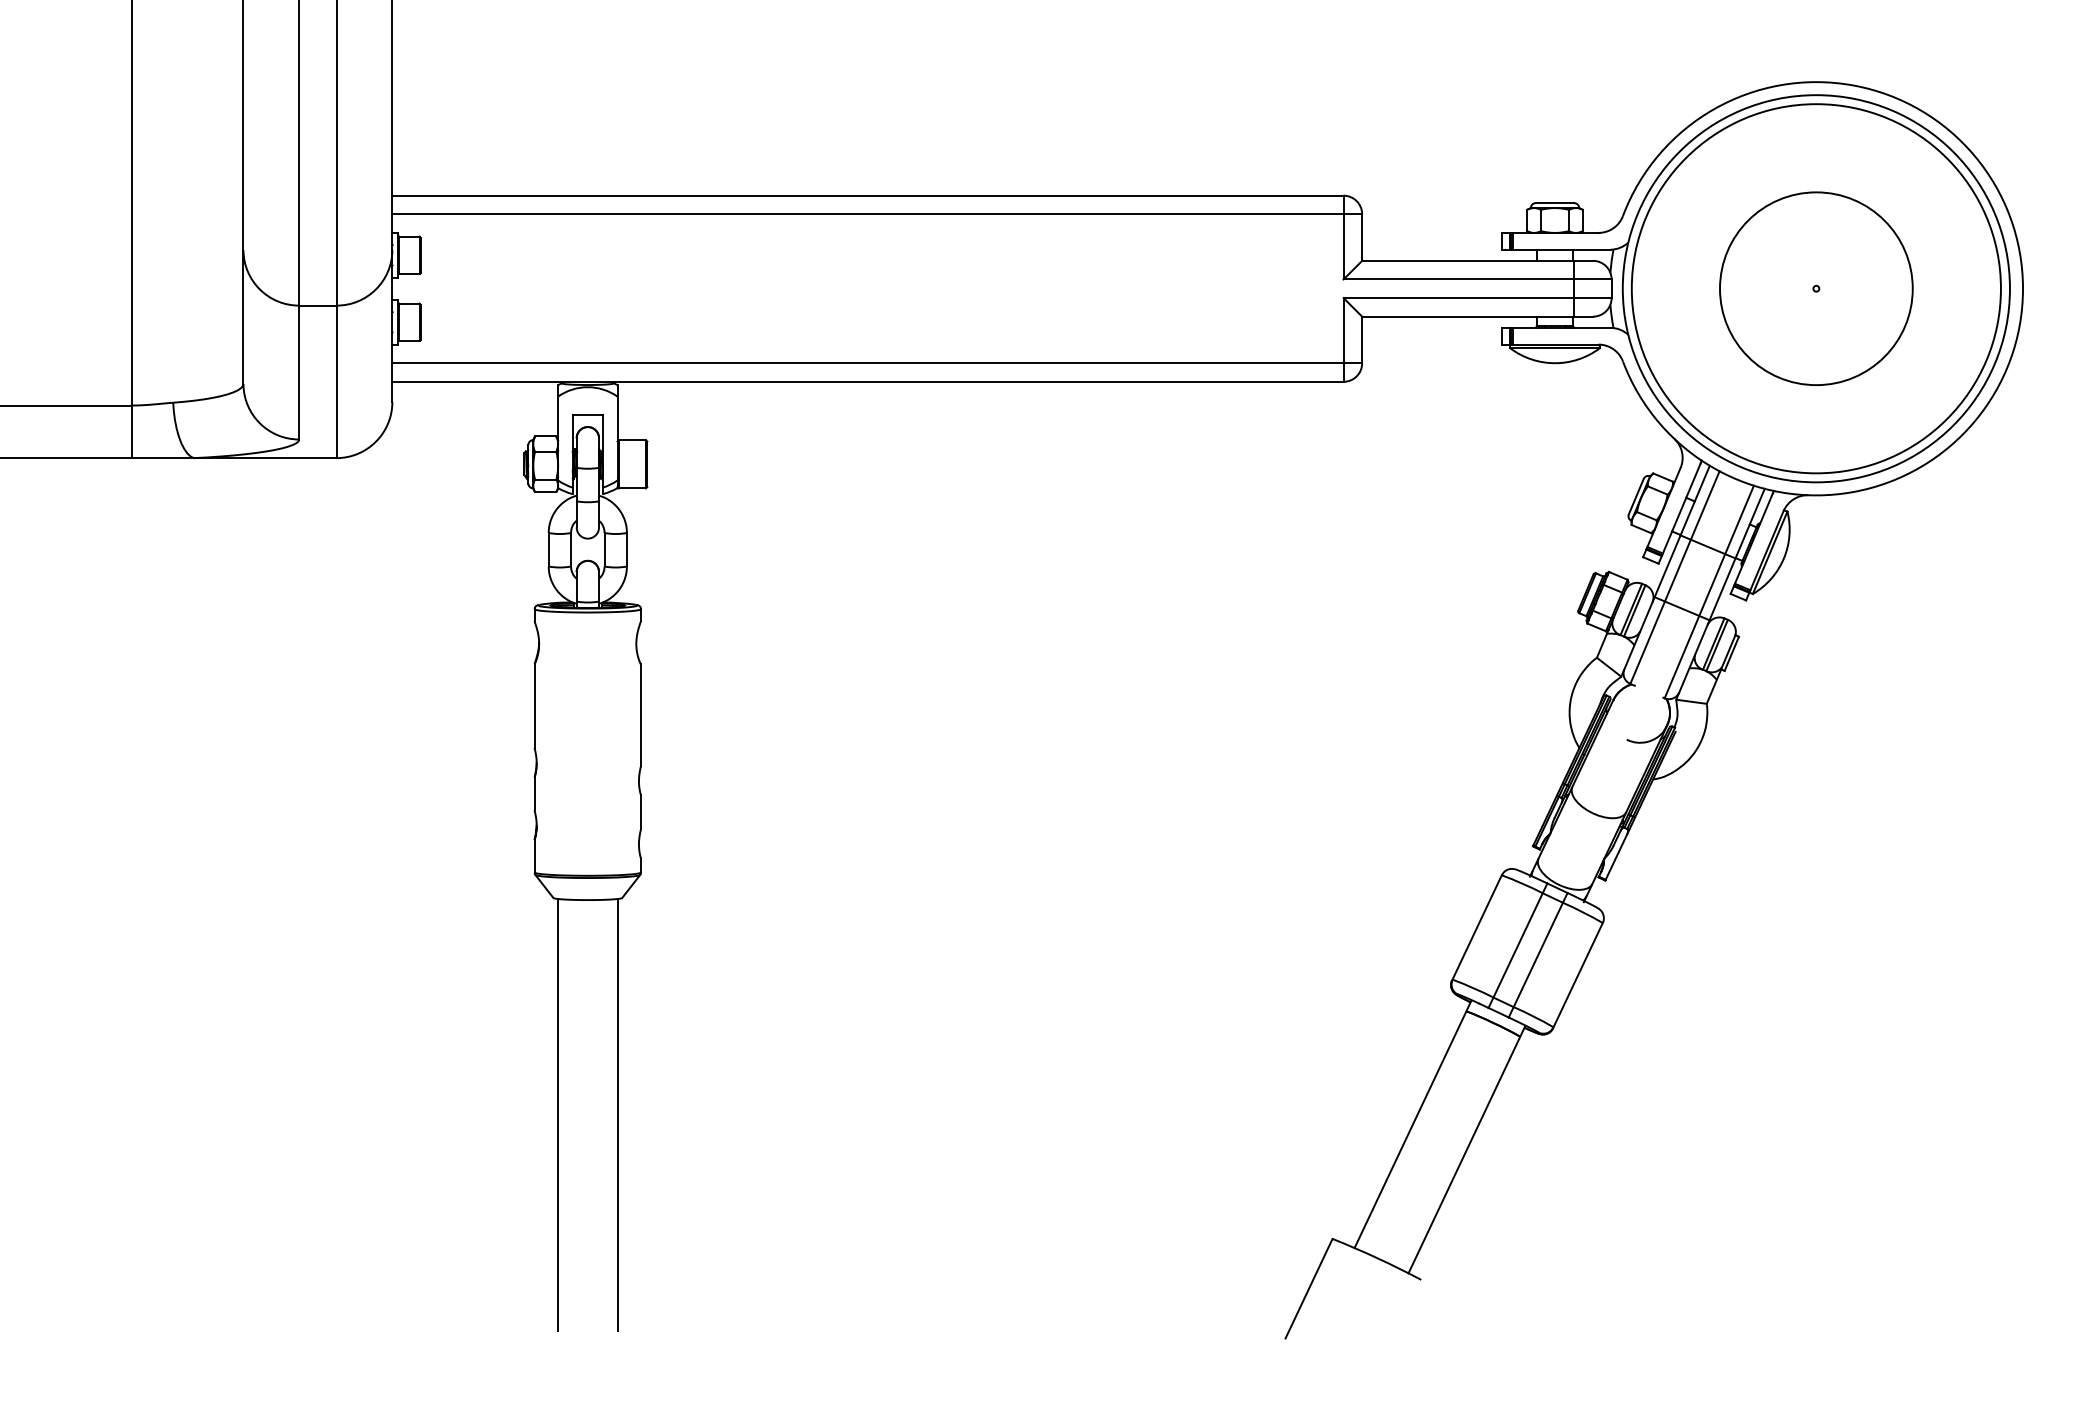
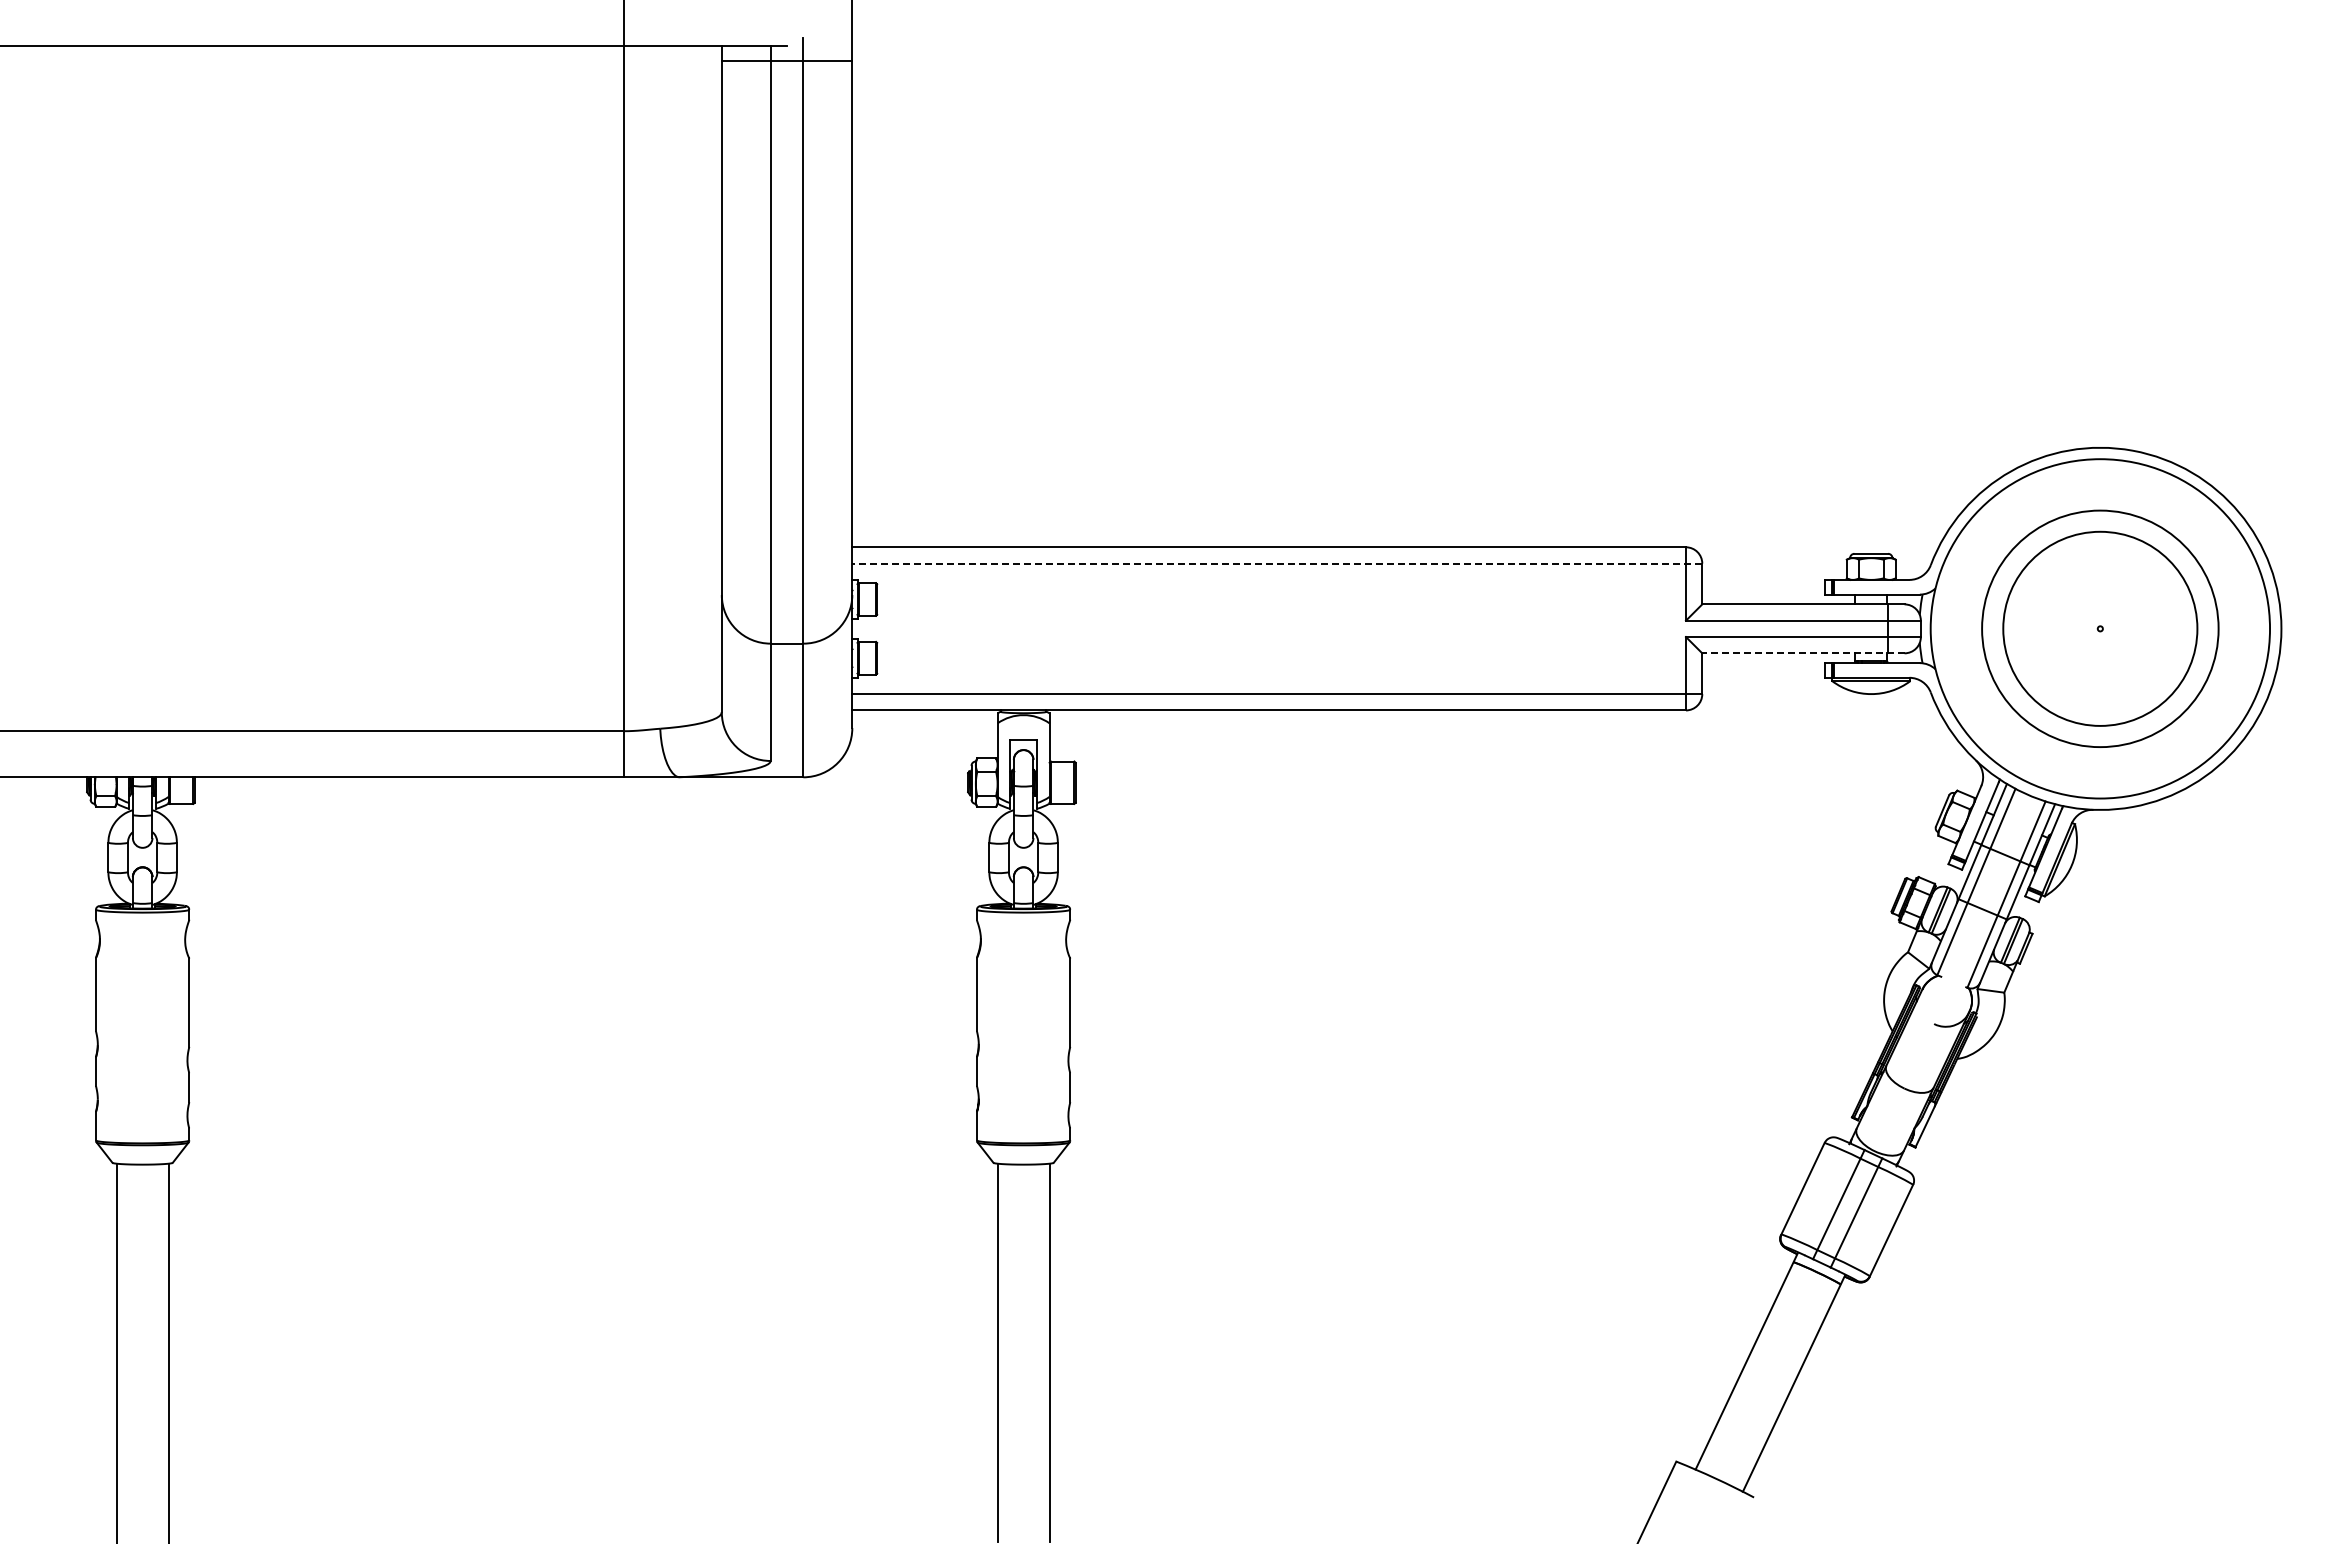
line: (877, 214) -> (1277, 563), solid -> dashed
circle: (1815, 288) -> (2099, 628), size x1.4
circle: (1816, 288) -> (2100, 628), size x0.6
line: (1476, 316) -> (1802, 653), solid -> dashed

